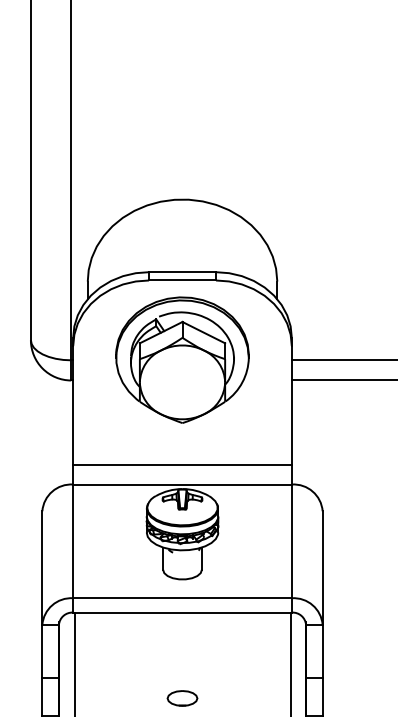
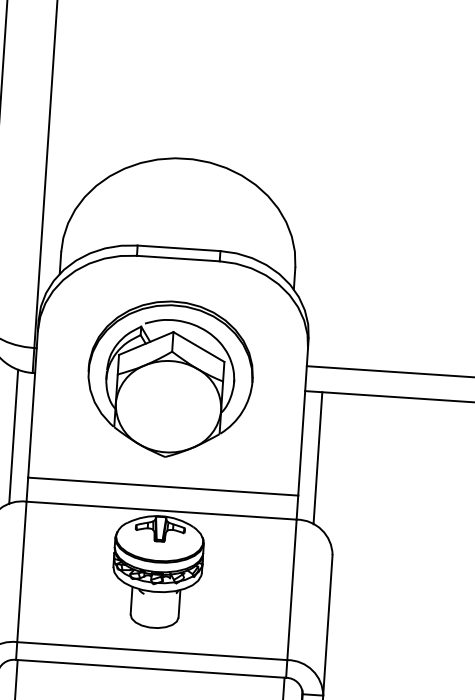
part: (182, 359) -> (170, 378), moved
line: (59, 432) -> (13, 436), added
line: (305, 433) -> (317, 457), added

